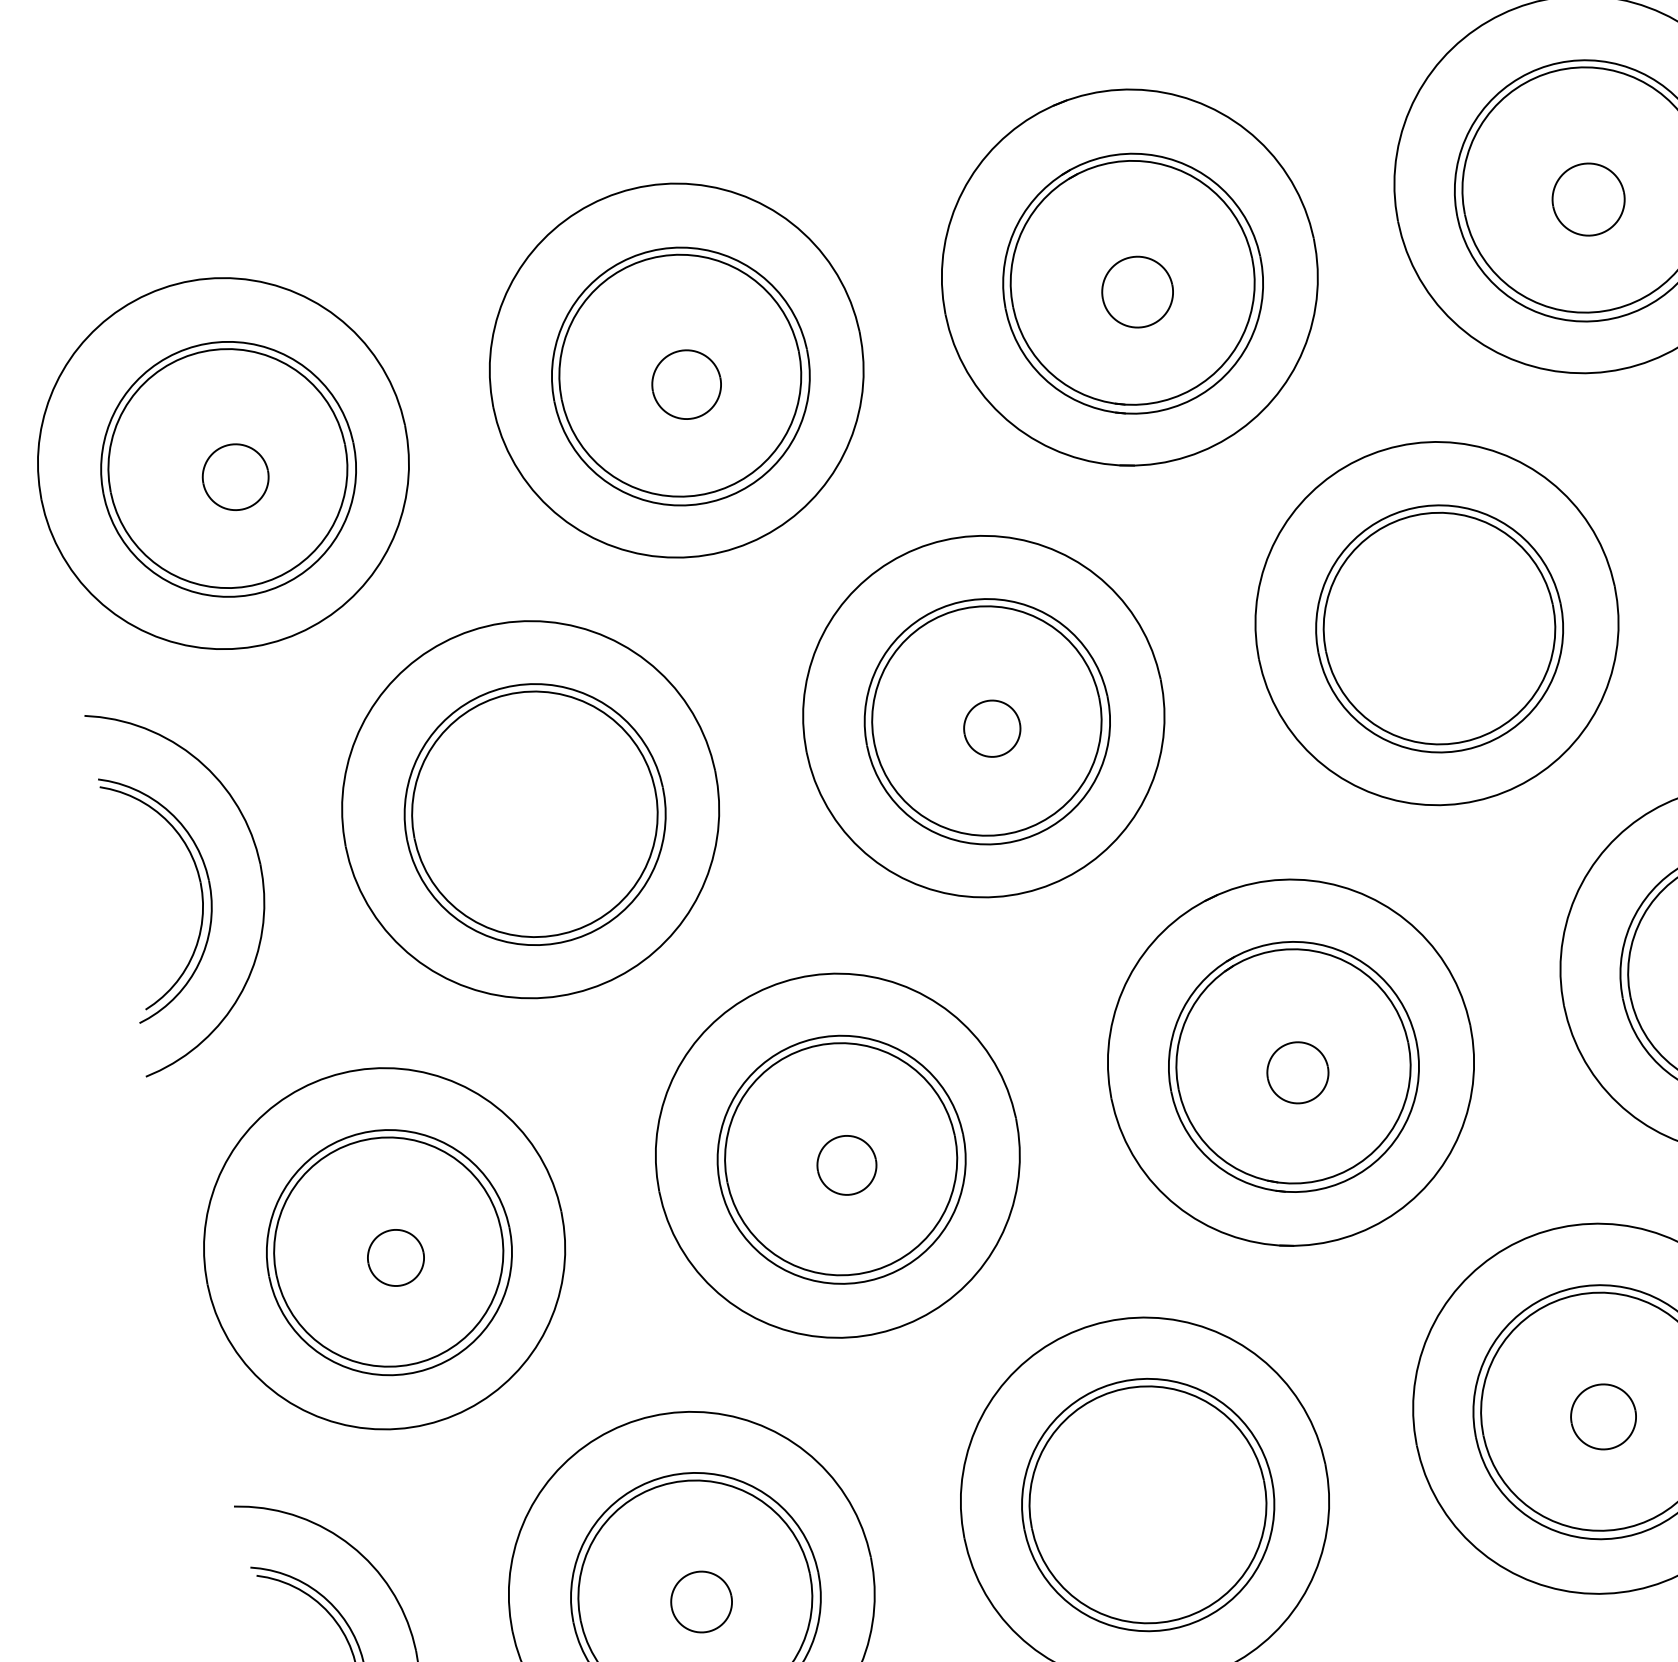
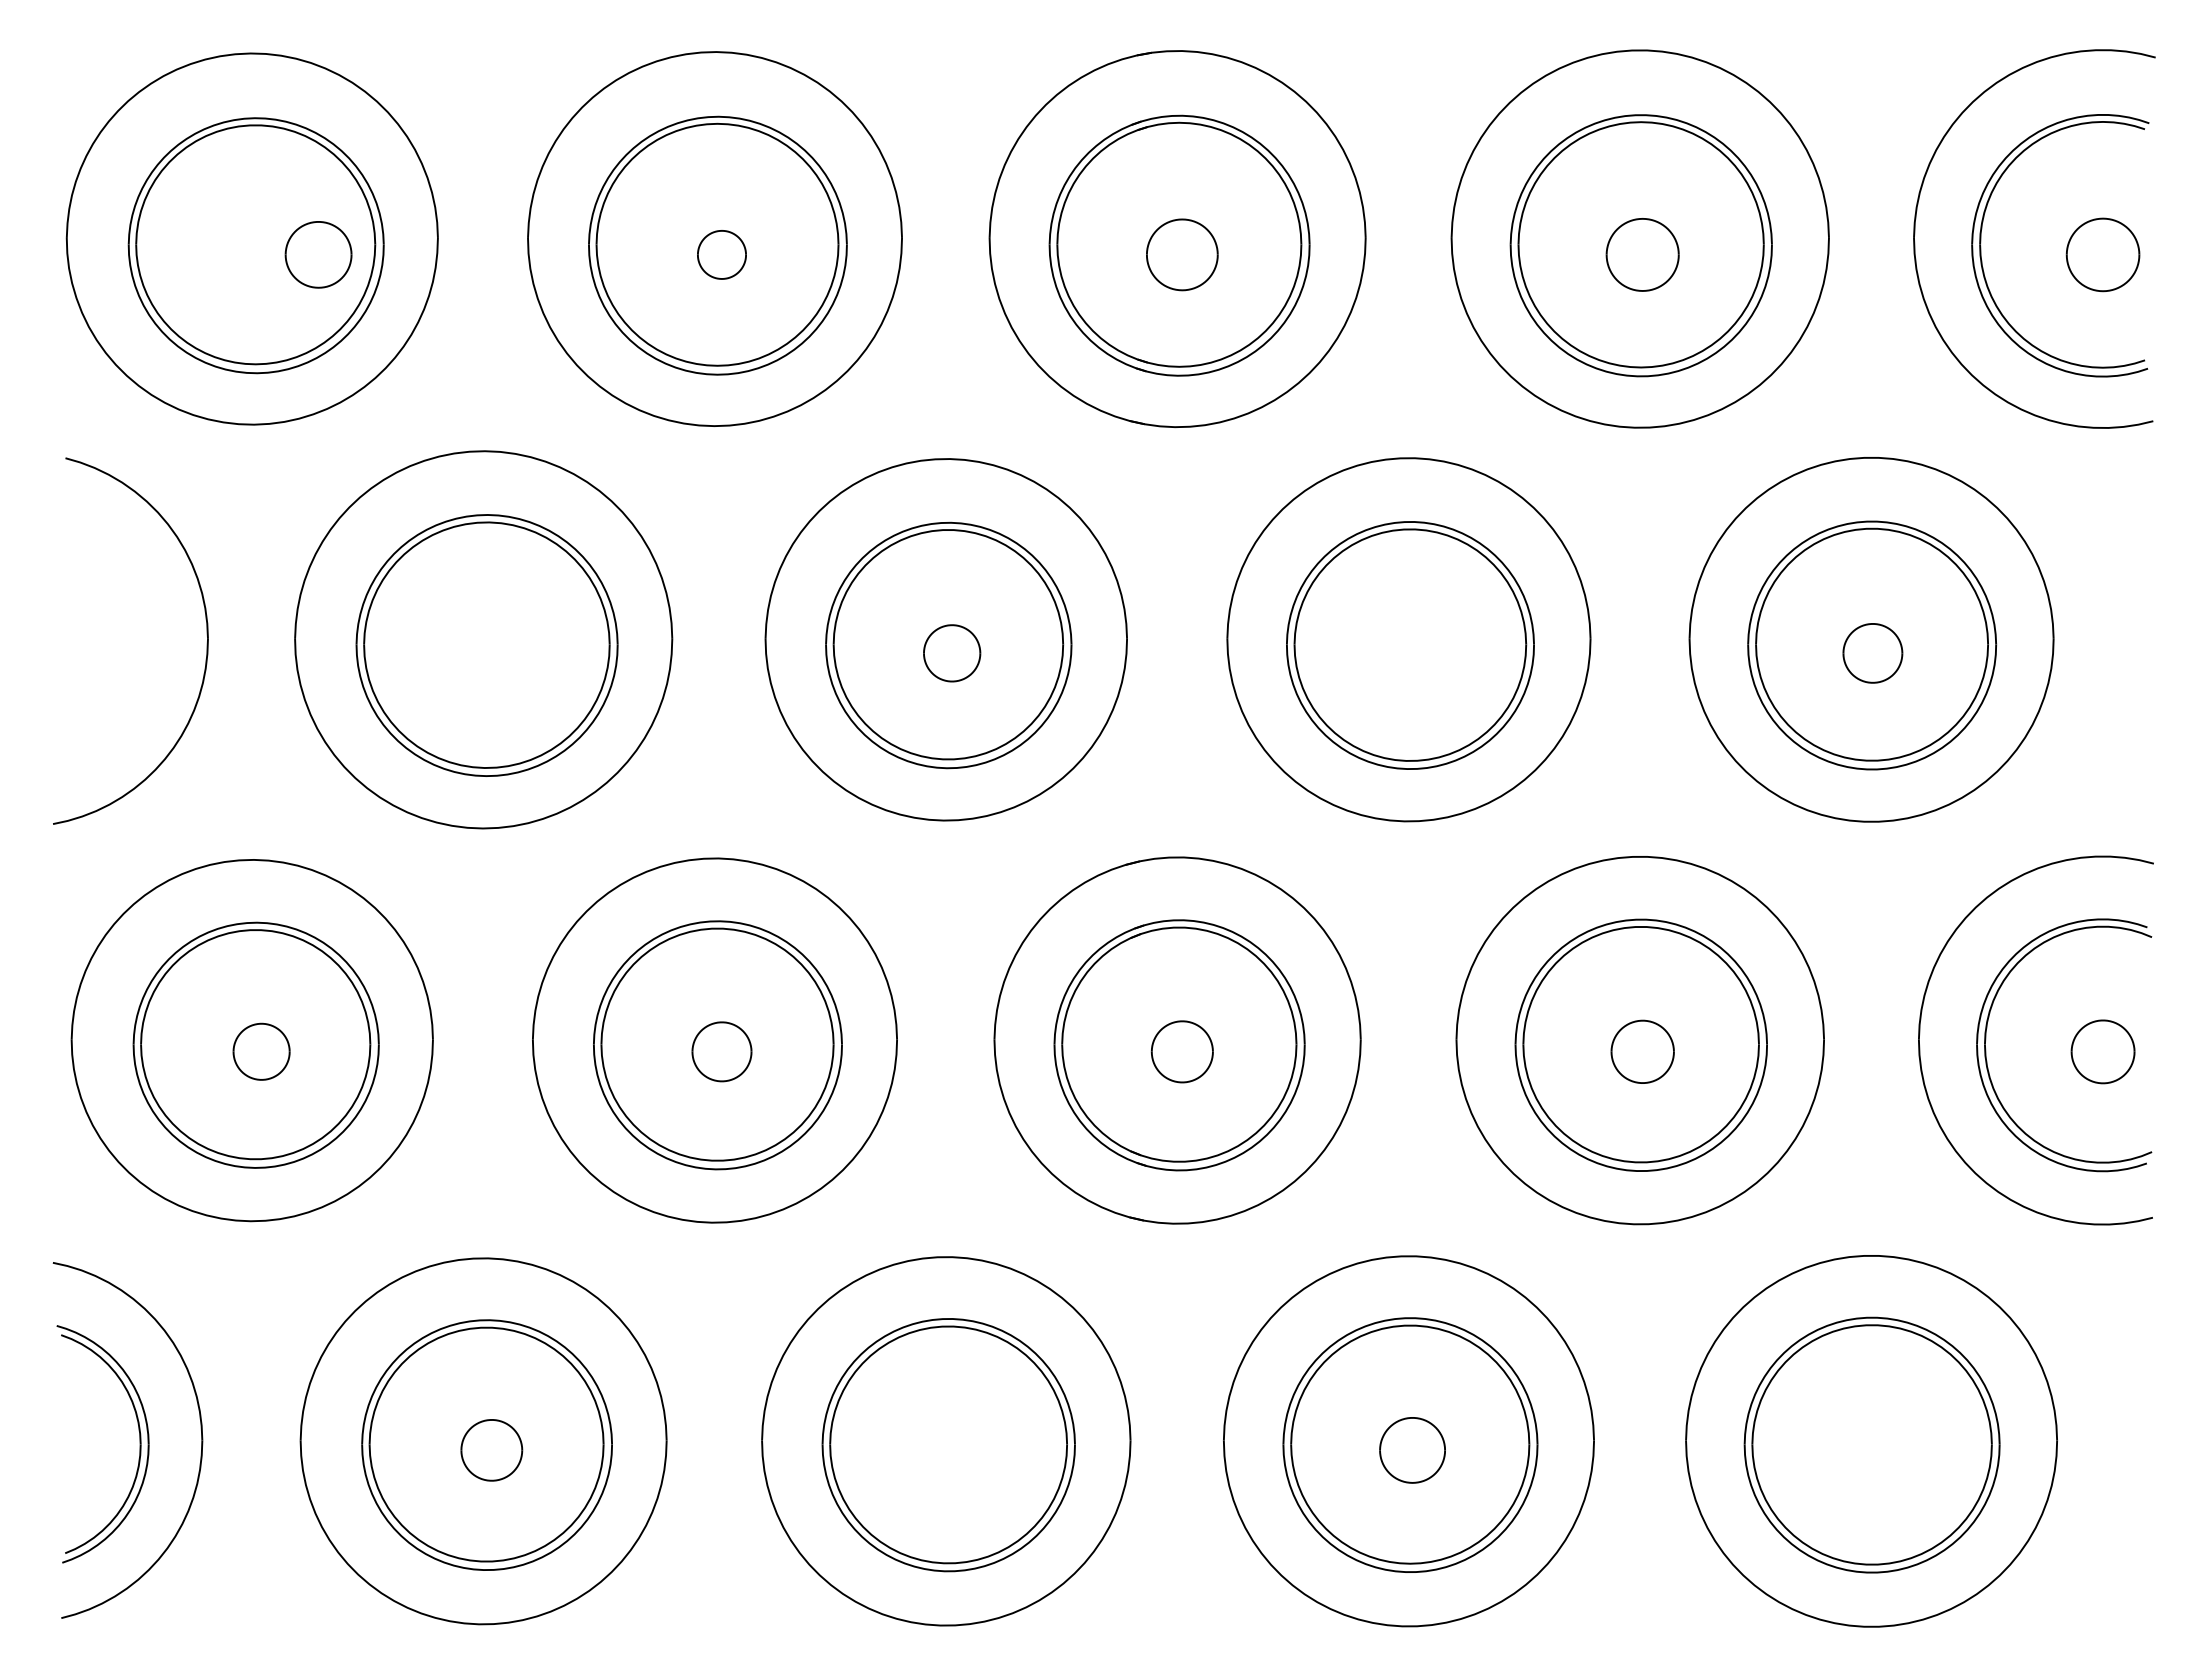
part: (686, 384) -> (721, 254), size x0.7
part: (235, 476) -> (318, 254), moved
part: (199, 884) -> (144, 646), removed

